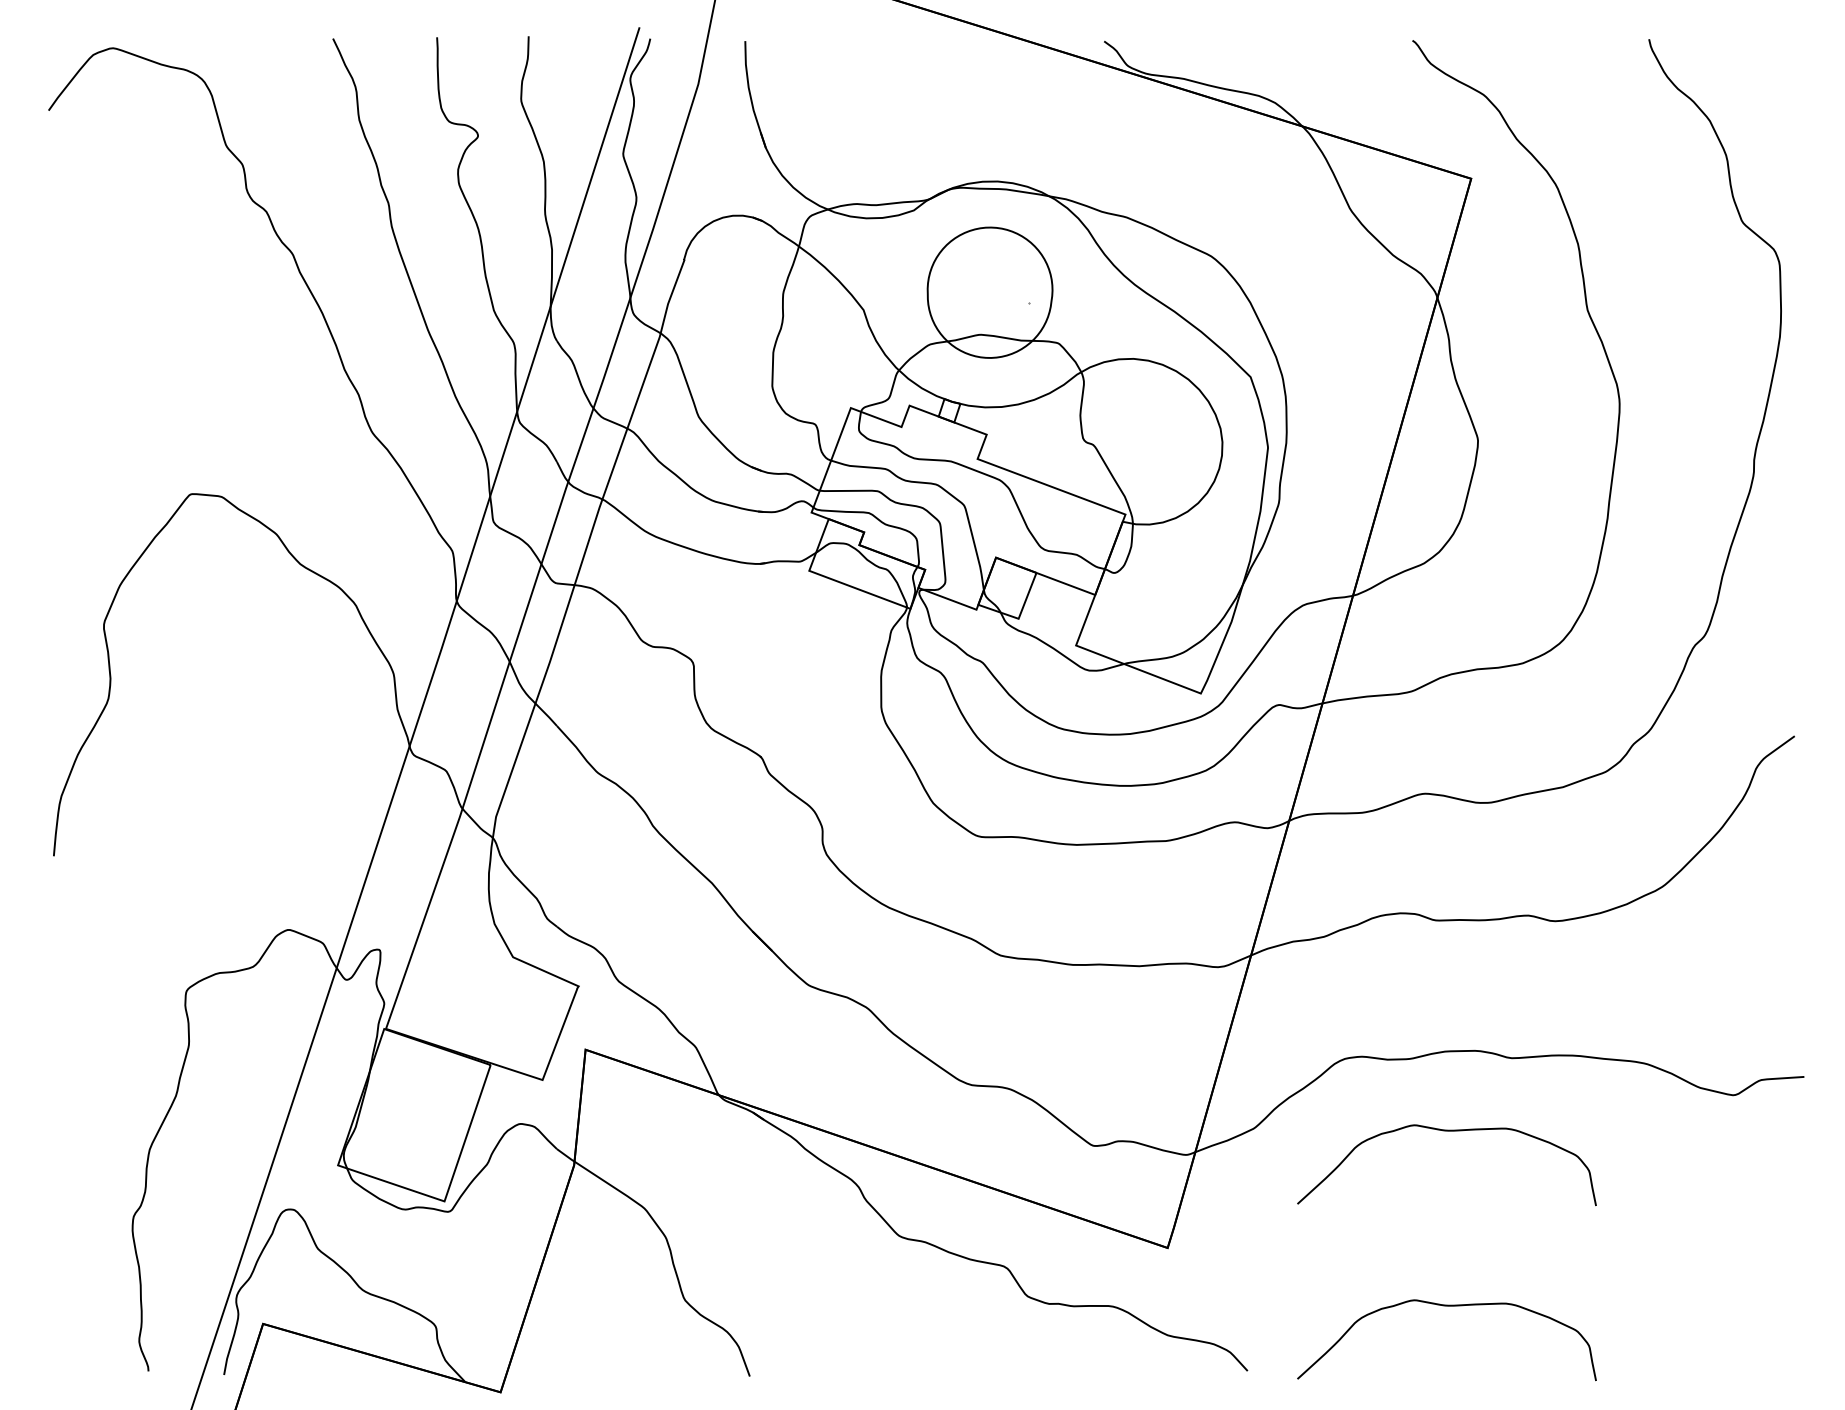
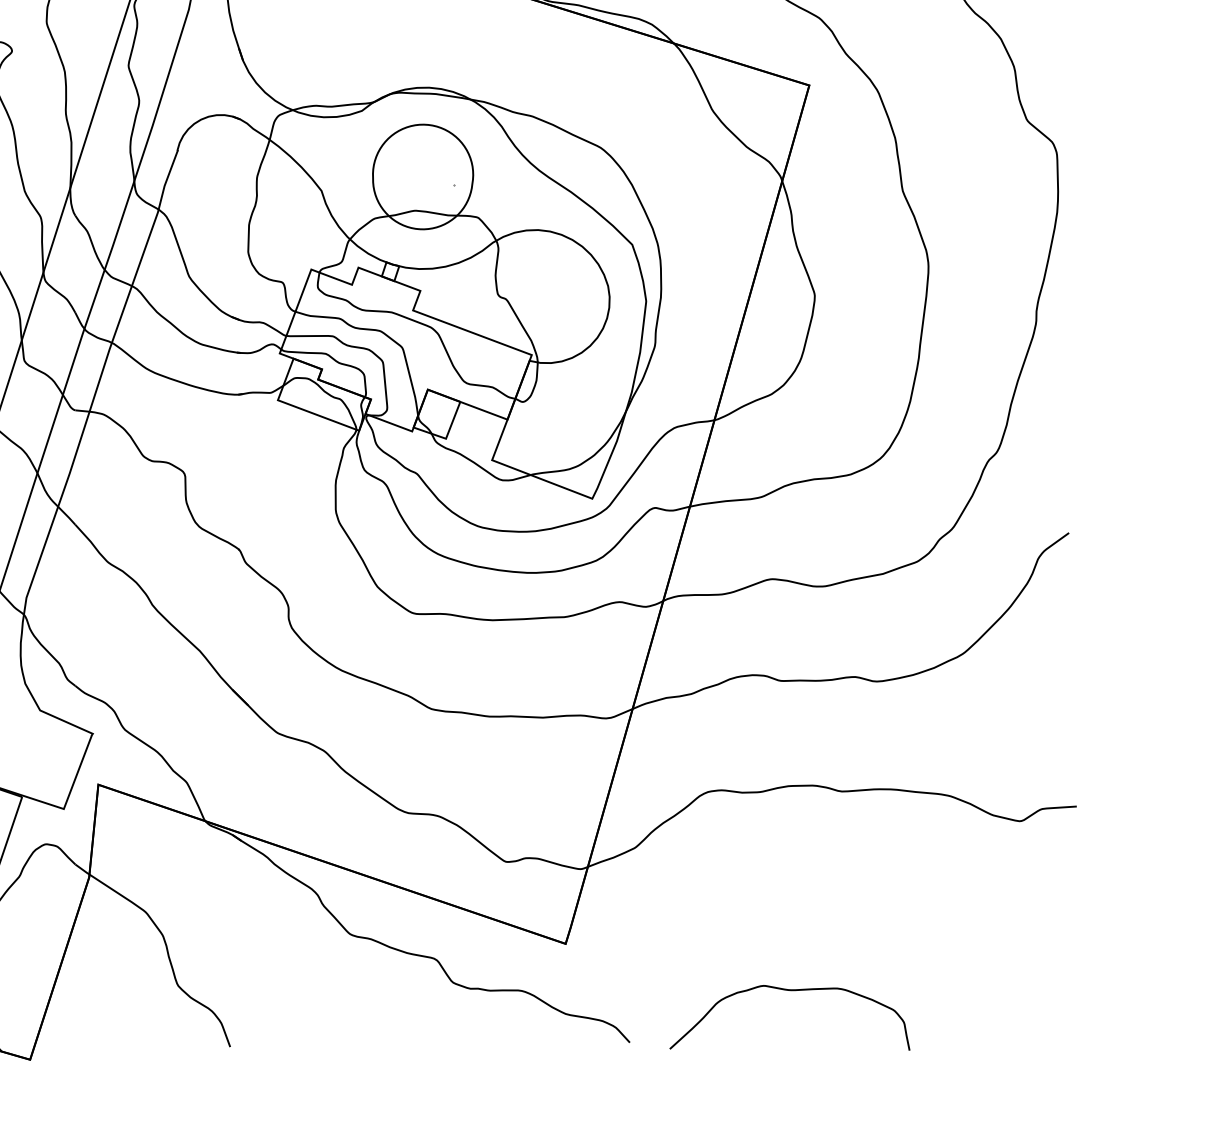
curve: (1446, 1131) -> (789, 850), removed

